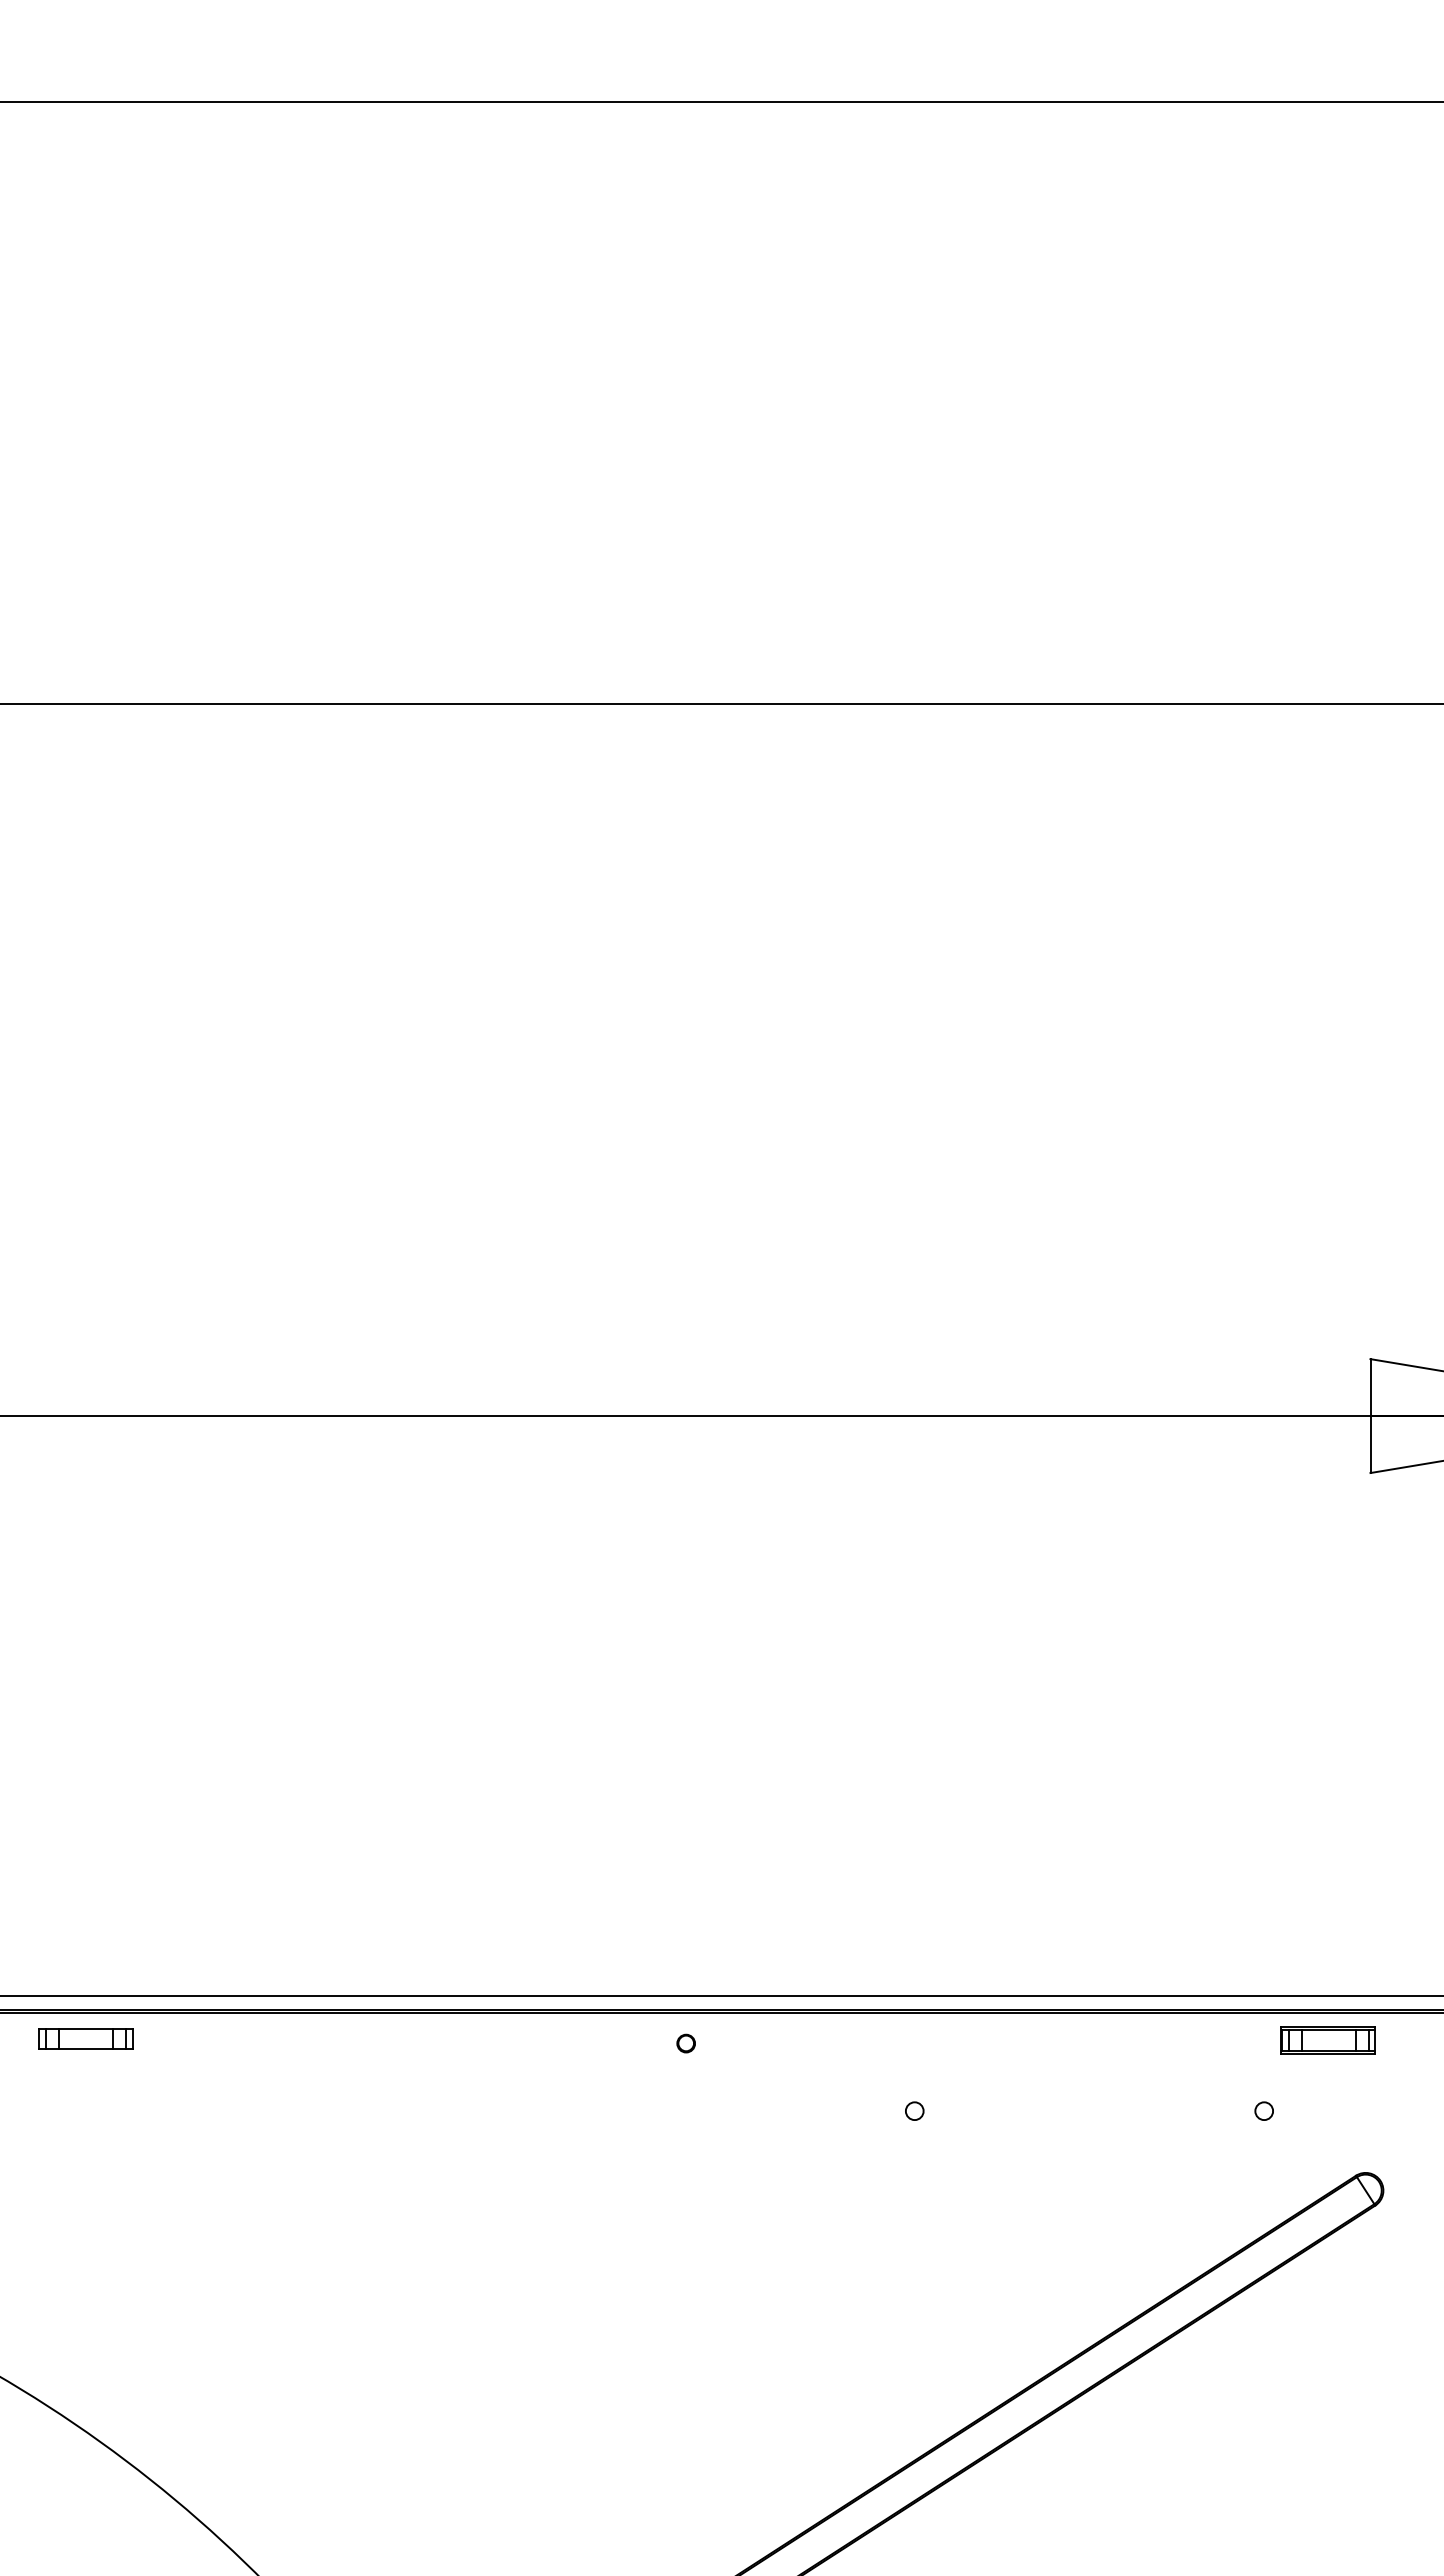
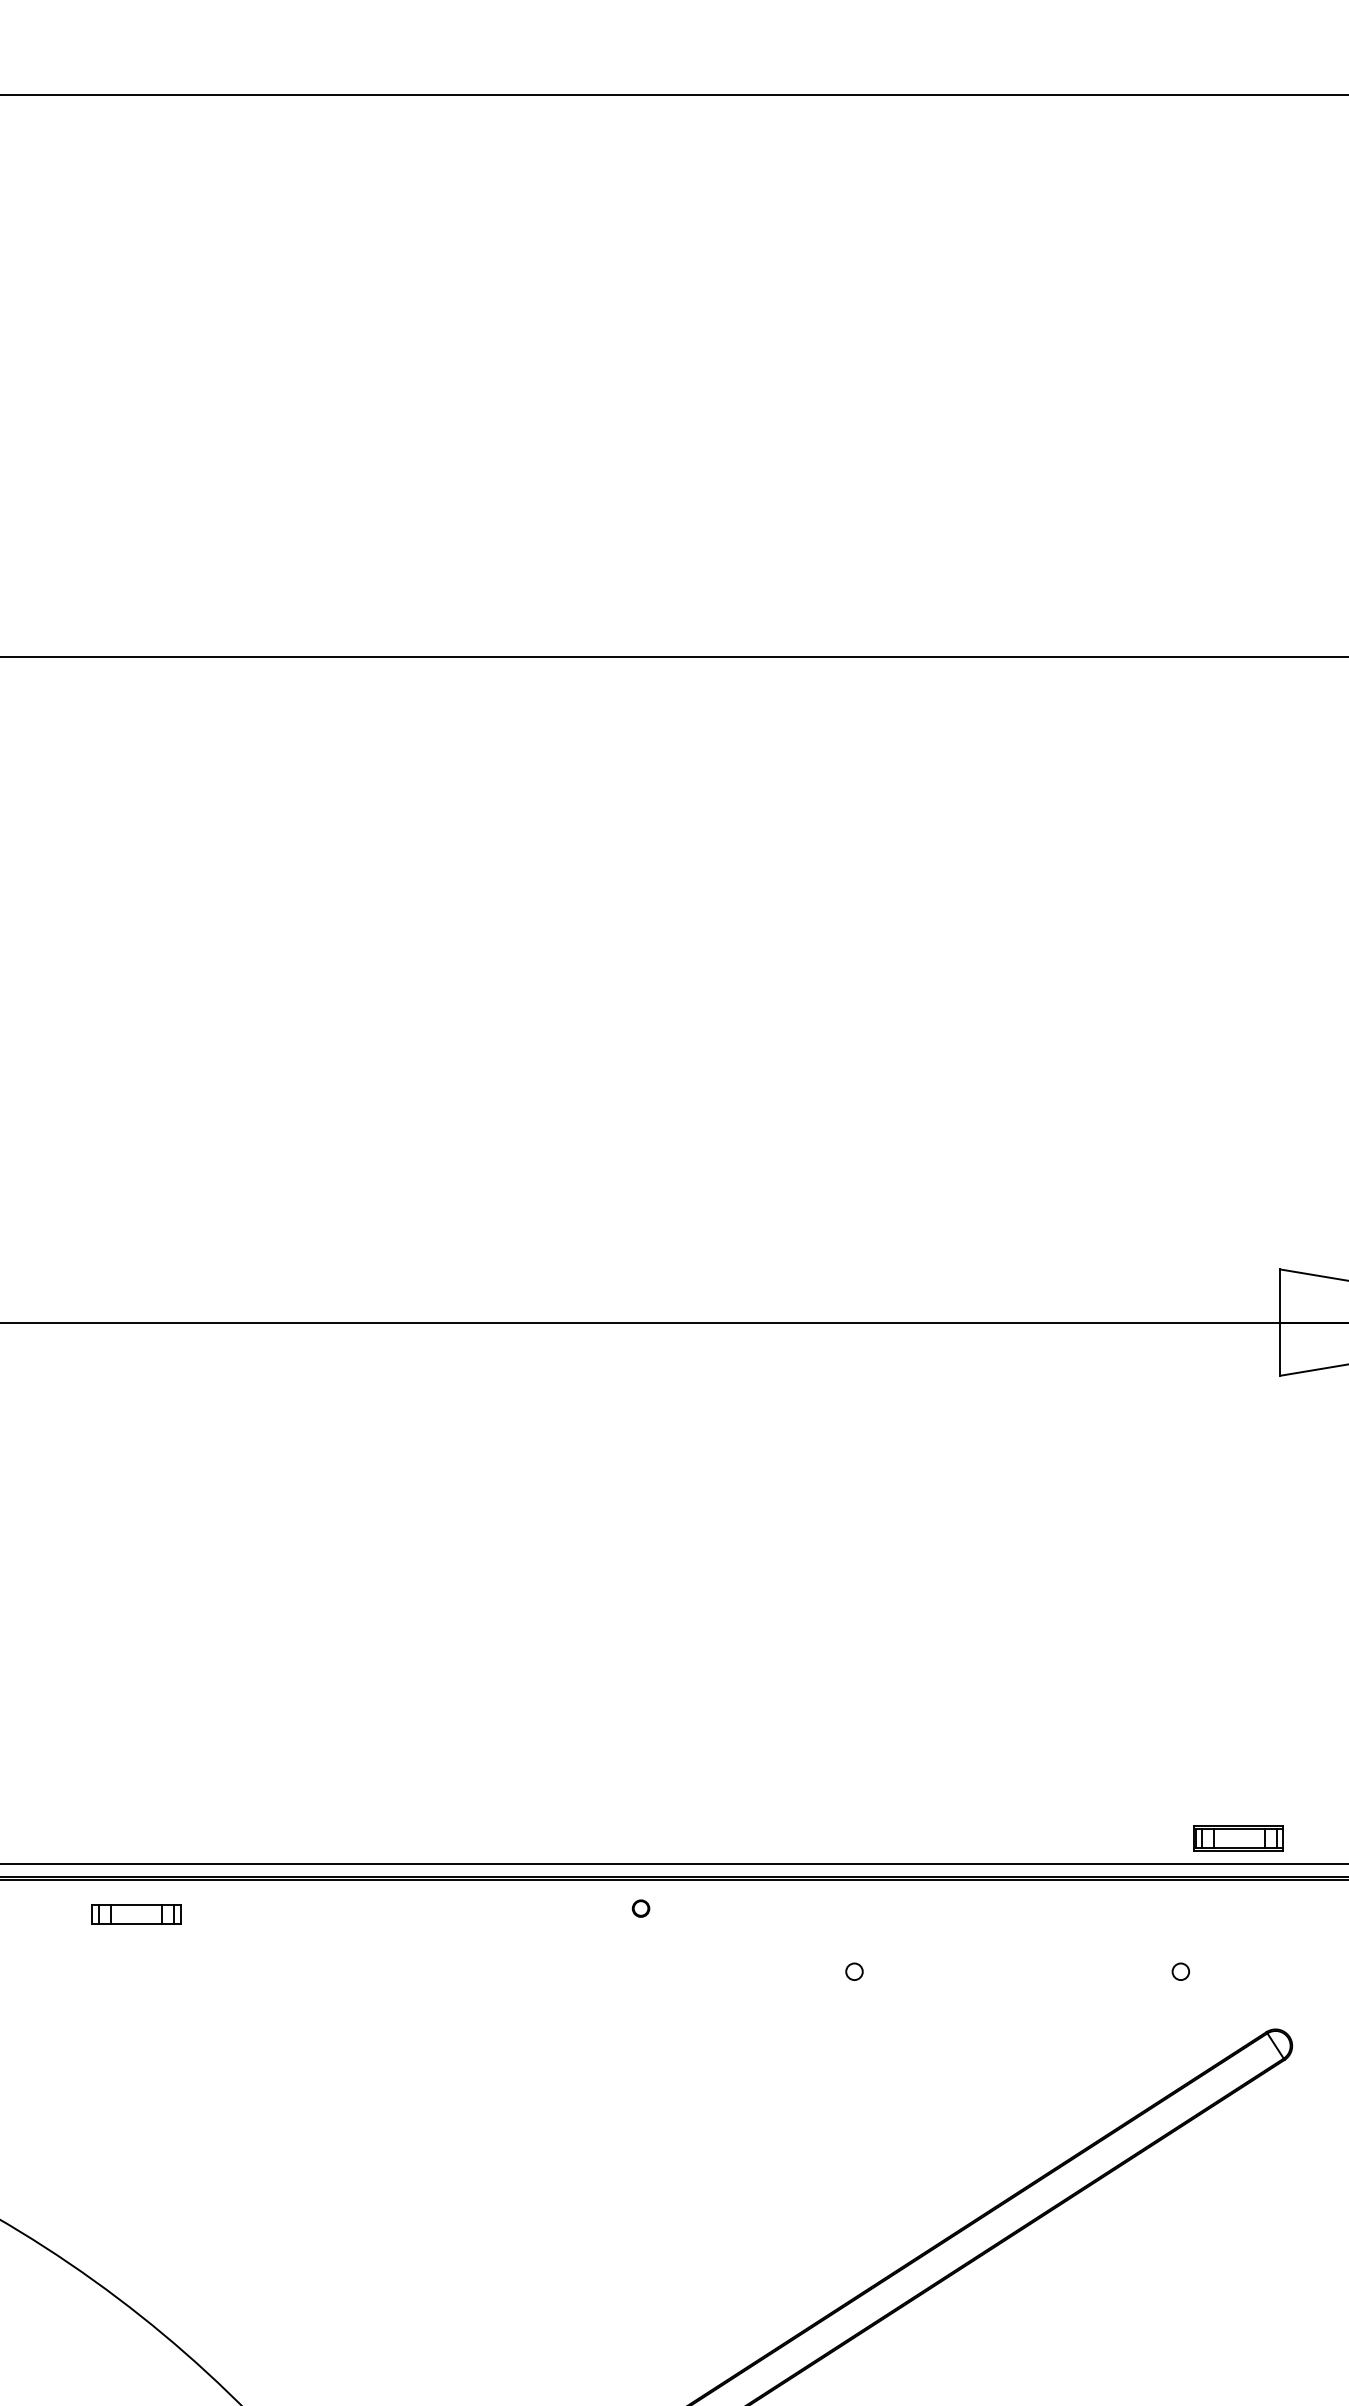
part: (85, 2038) -> (136, 1914), moved
part: (1327, 2040) -> (1238, 1838), moved

